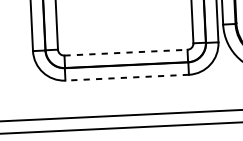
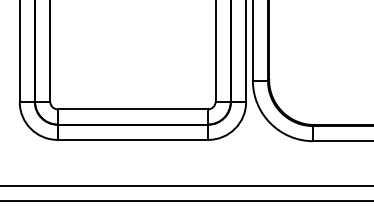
line: (126, 52) -> (133, 109), dashed -> solid
line: (126, 77) -> (132, 139), dashed -> solid

